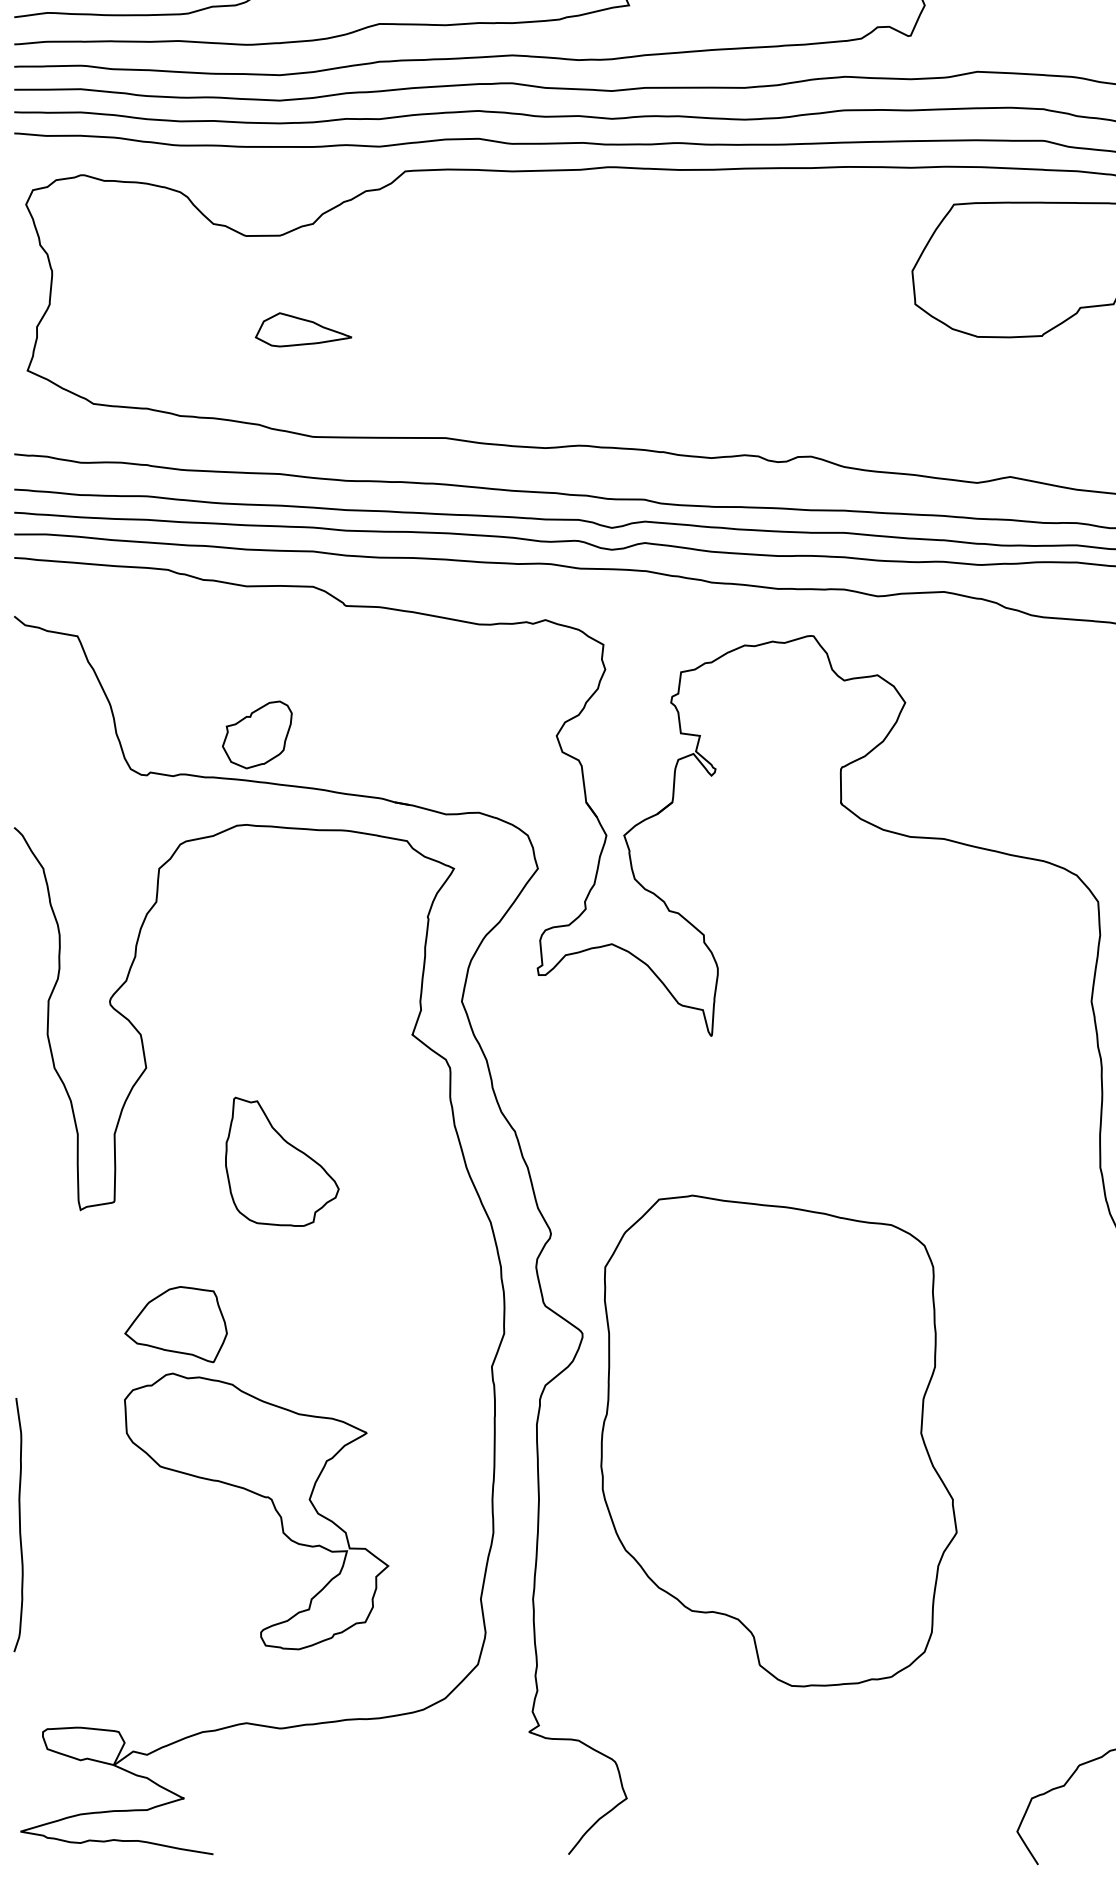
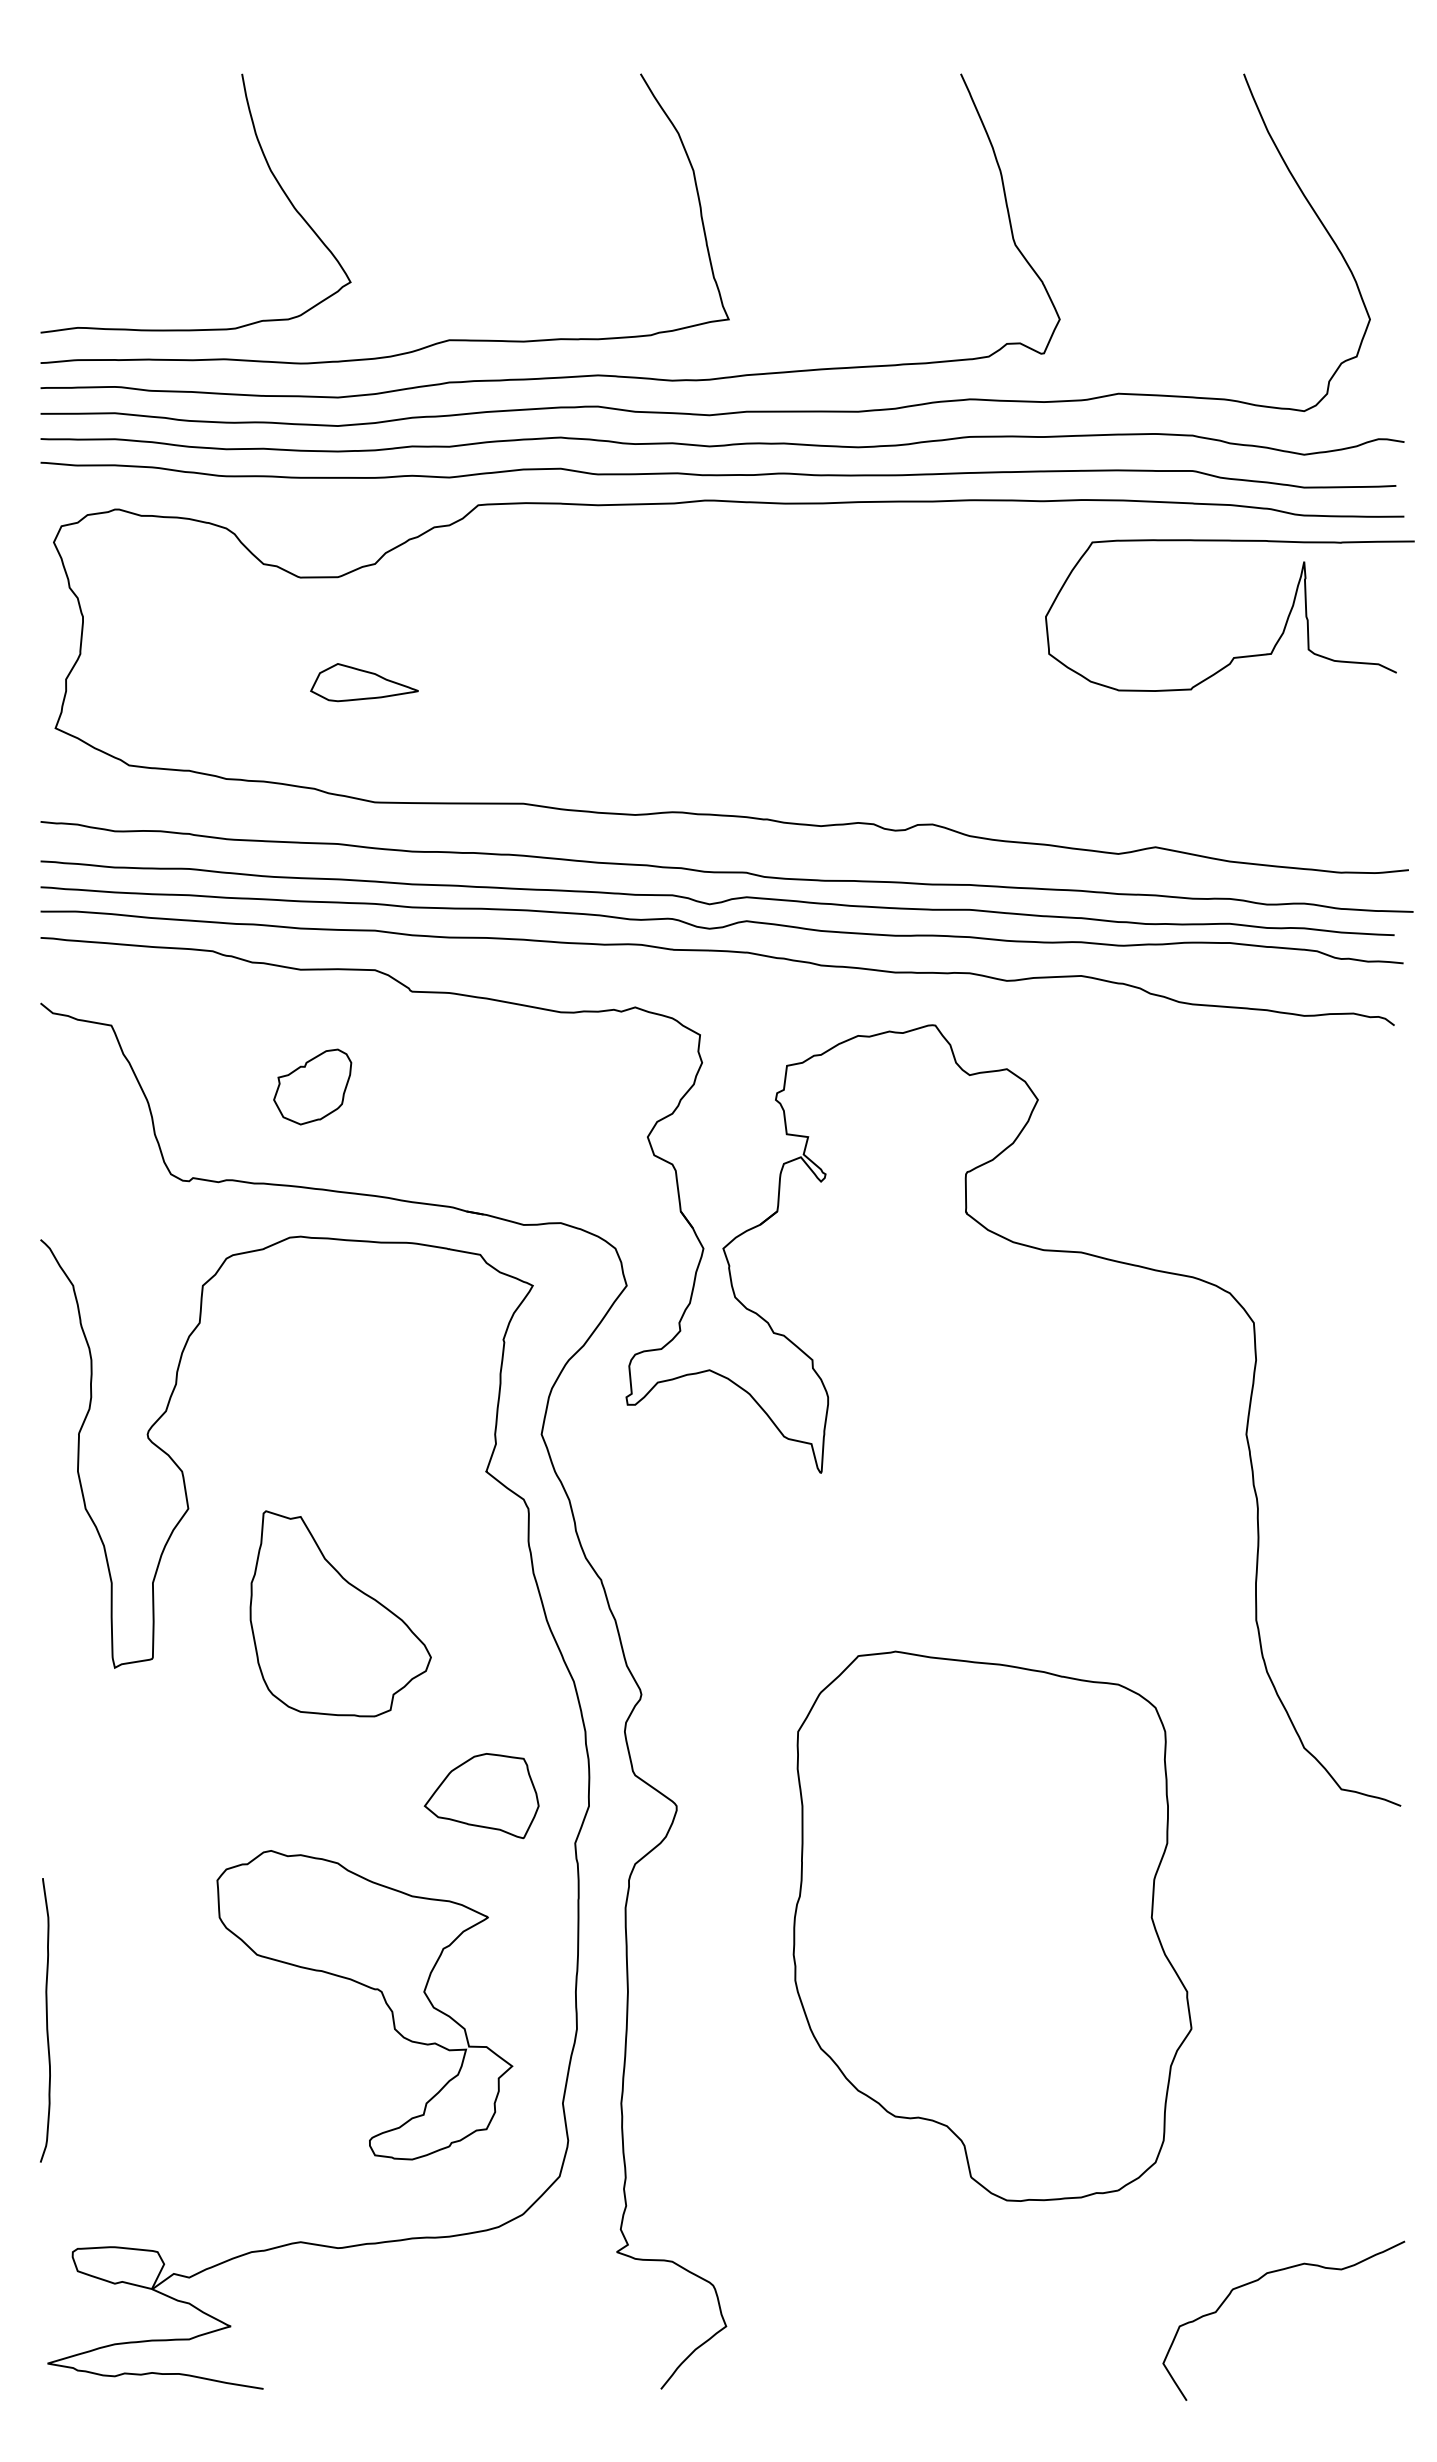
part: (257, 734) -> (312, 1086), moved
part: (282, 1161) -> (340, 1613), size x1.43
part: (175, 1325) -> (481, 1796), moved
part: (778, 1440) -> (992, 1925), moved
part: (262, 1497) -> (371, 1989), moved

